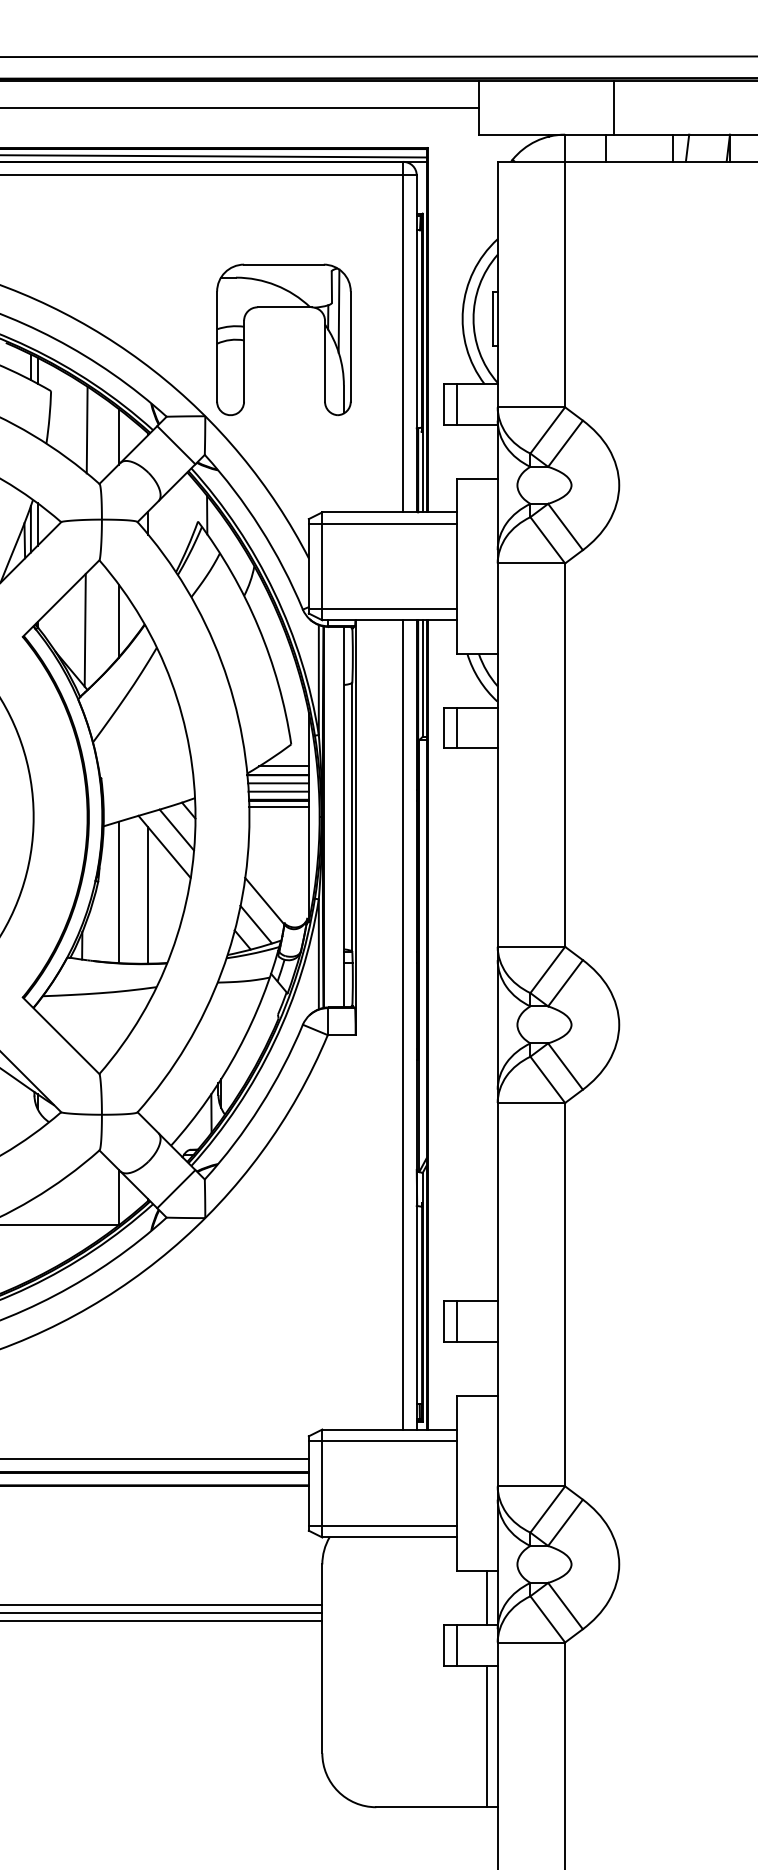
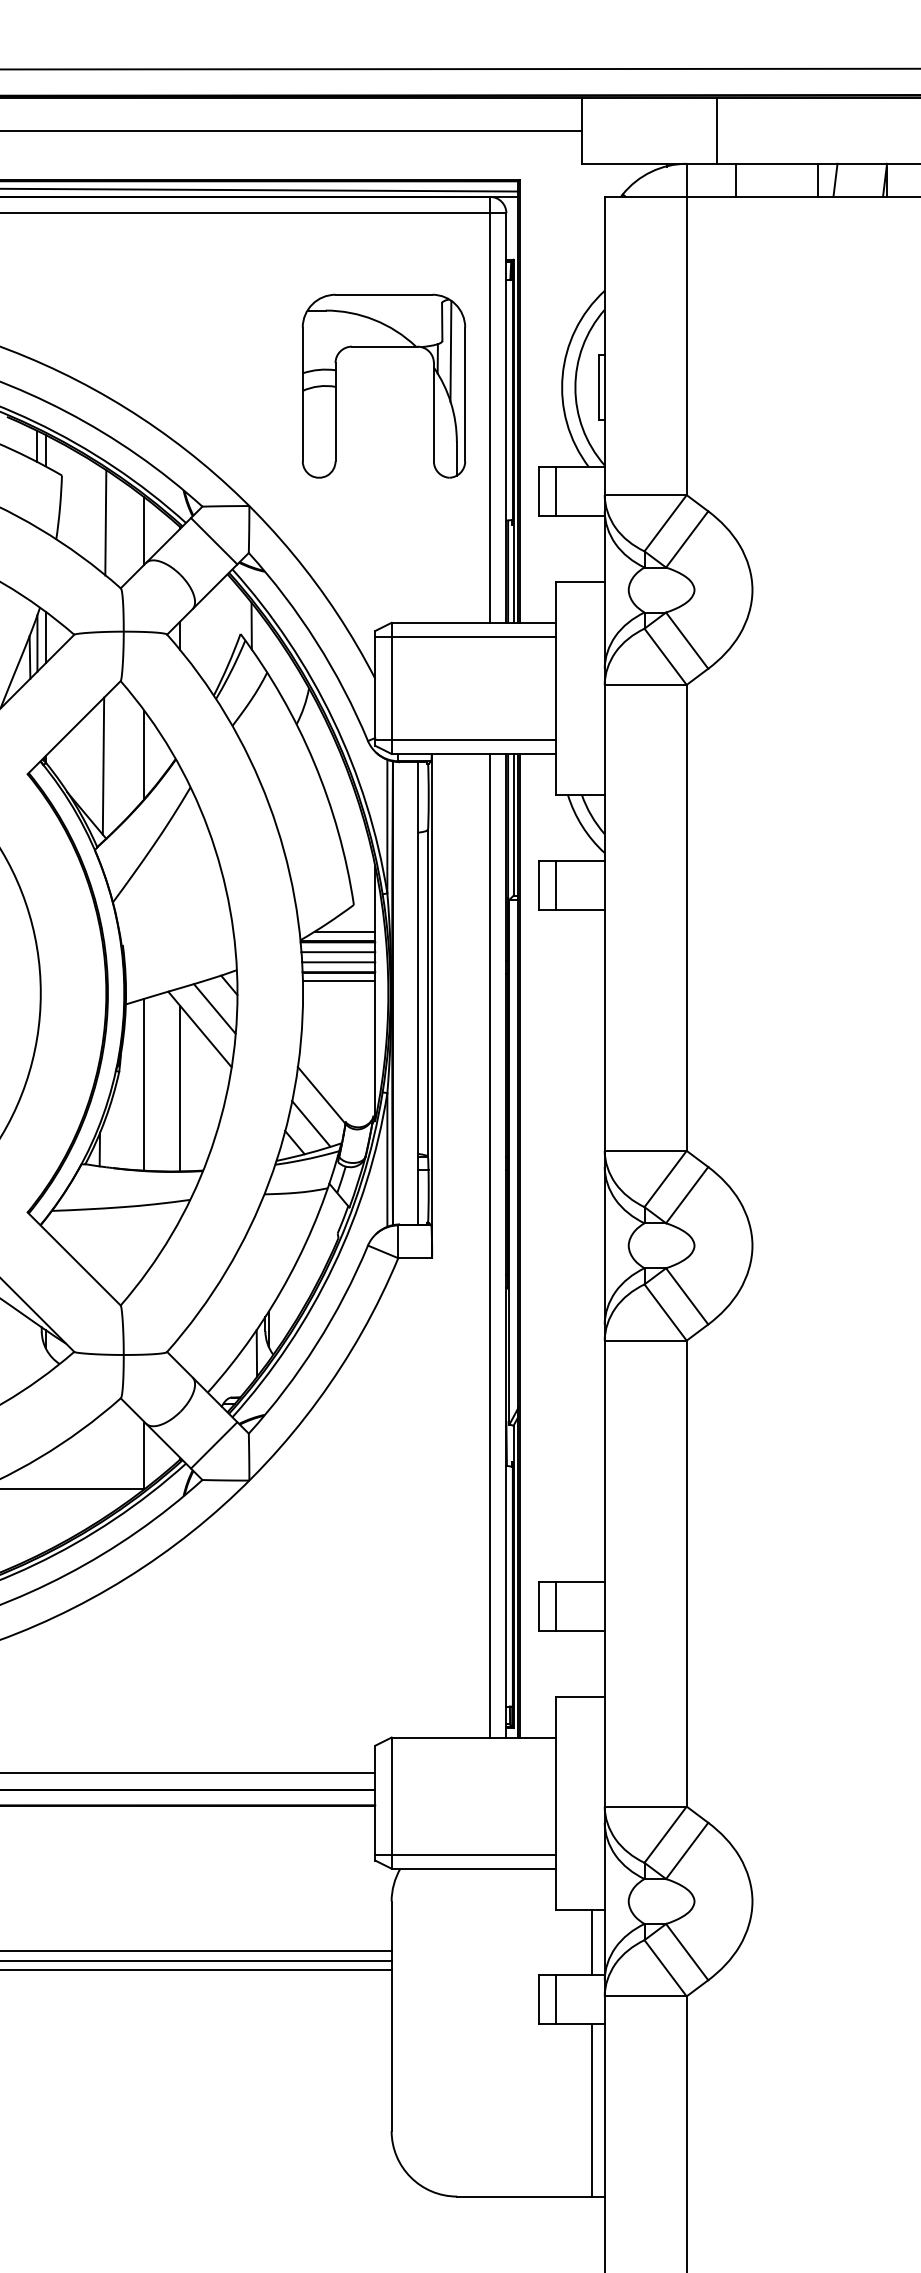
line: (614, 107) -> (717, 130), moved
part: (283, 308) -> (383, 347), moved
line: (383, 1441) -> (465, 1751), removed

